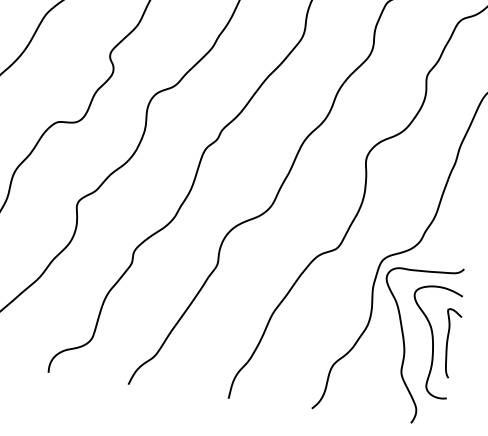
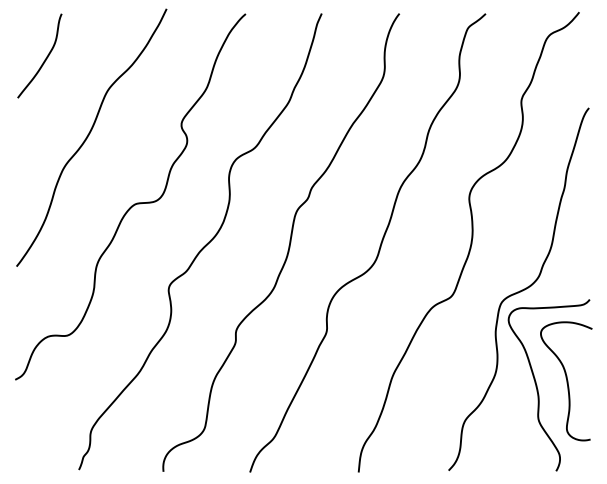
curve: (447, 343) -> (583, 380), removed

